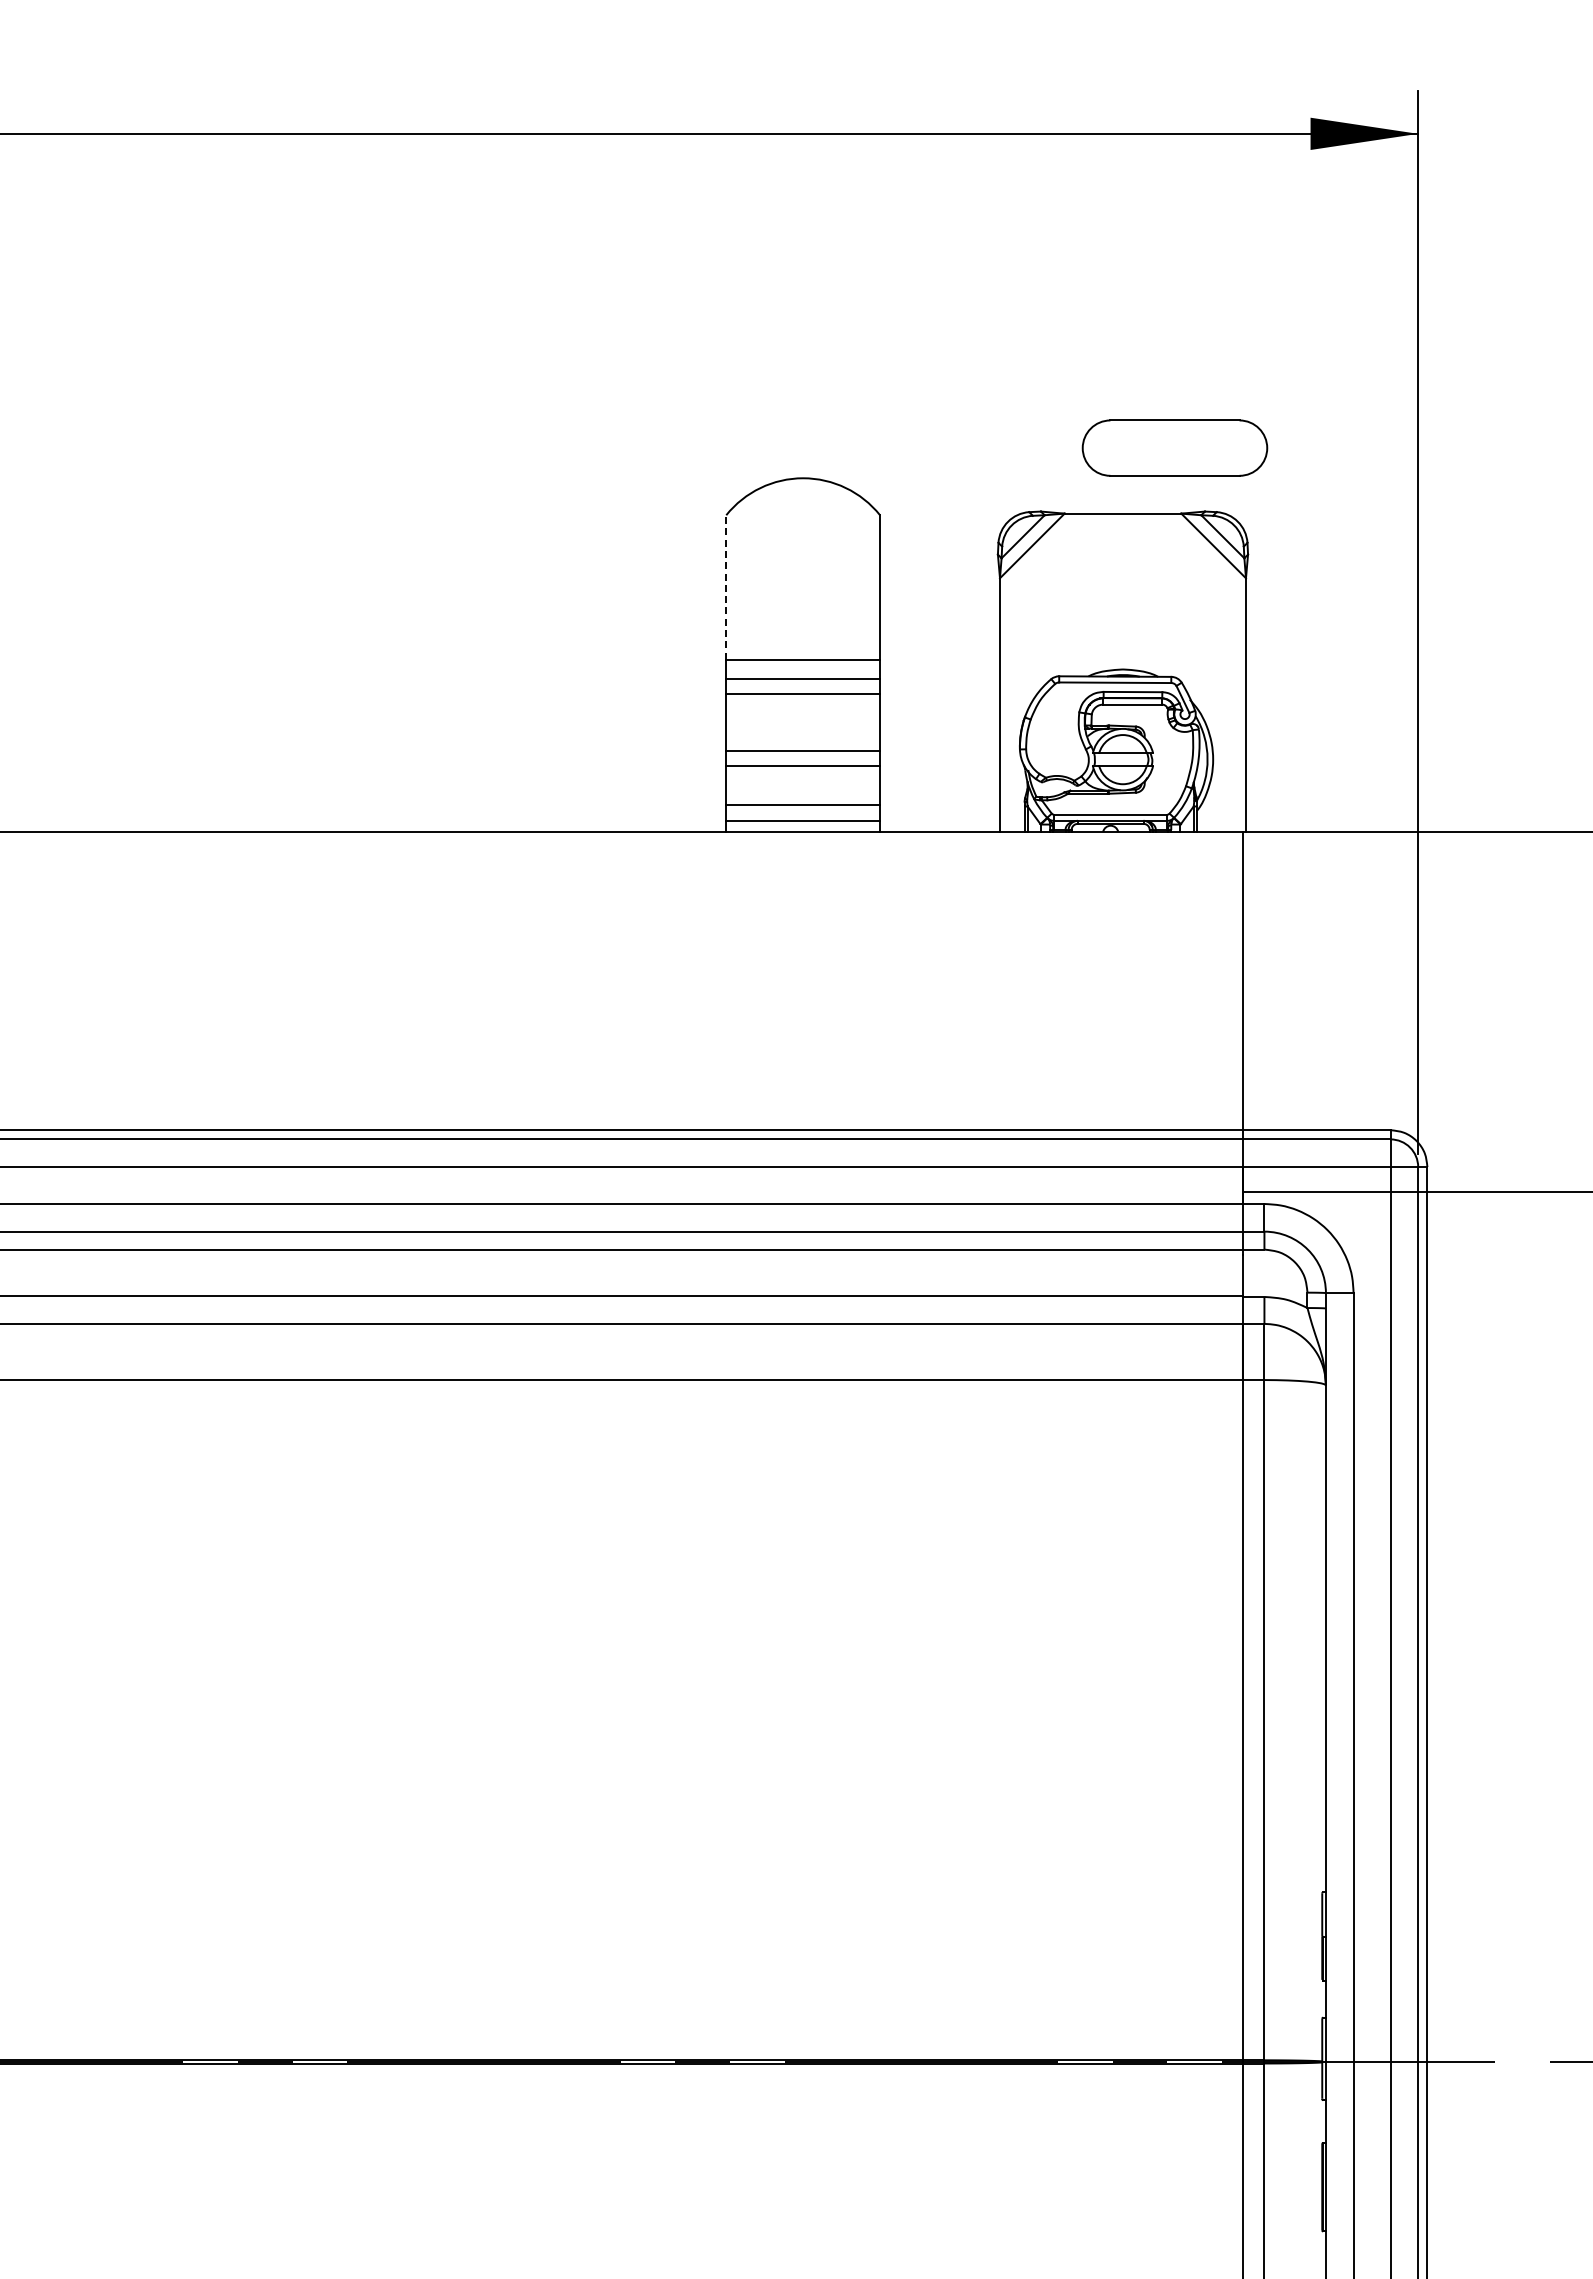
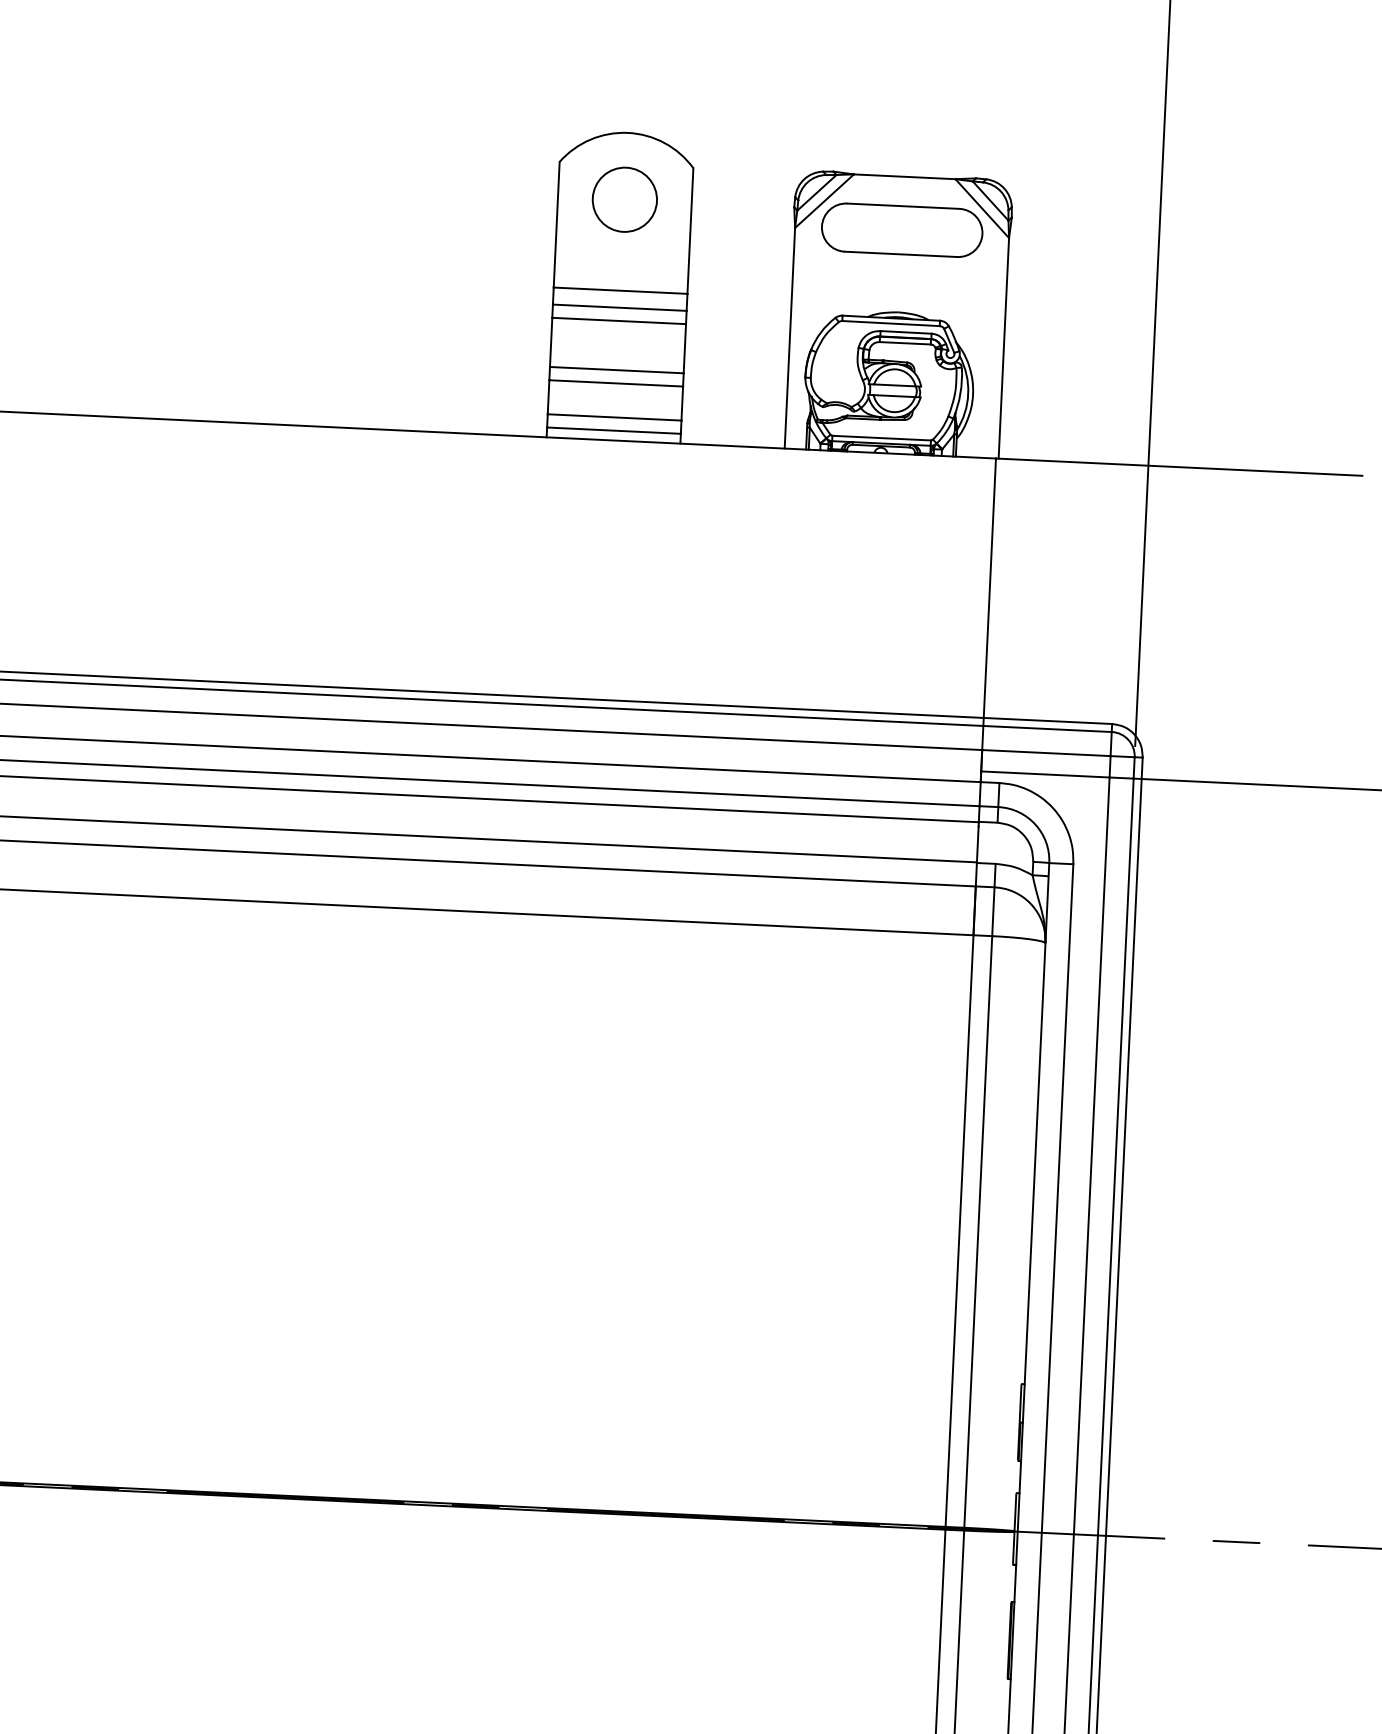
part: (1174, 447) -> (901, 229), moved
circle: (802, 554) -> (624, 199), added
line: (726, 586) -> (556, 223), dashed -> solid

